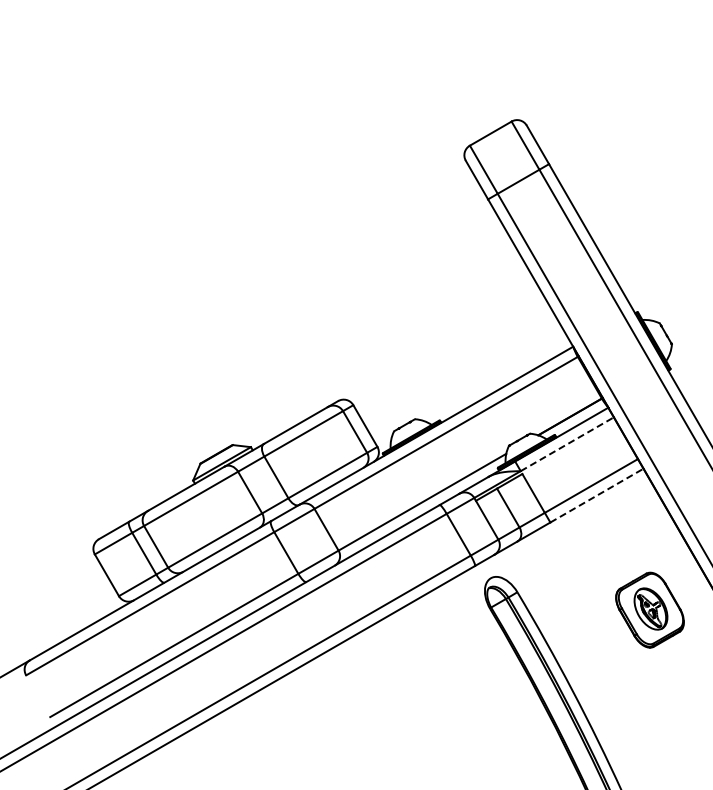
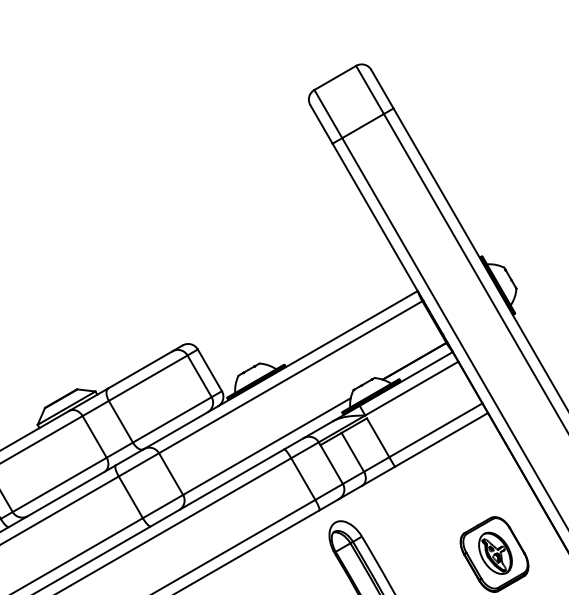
line: (567, 444) -> (412, 388), dashed -> solid
line: (596, 495) -> (441, 439), dashed -> solid

